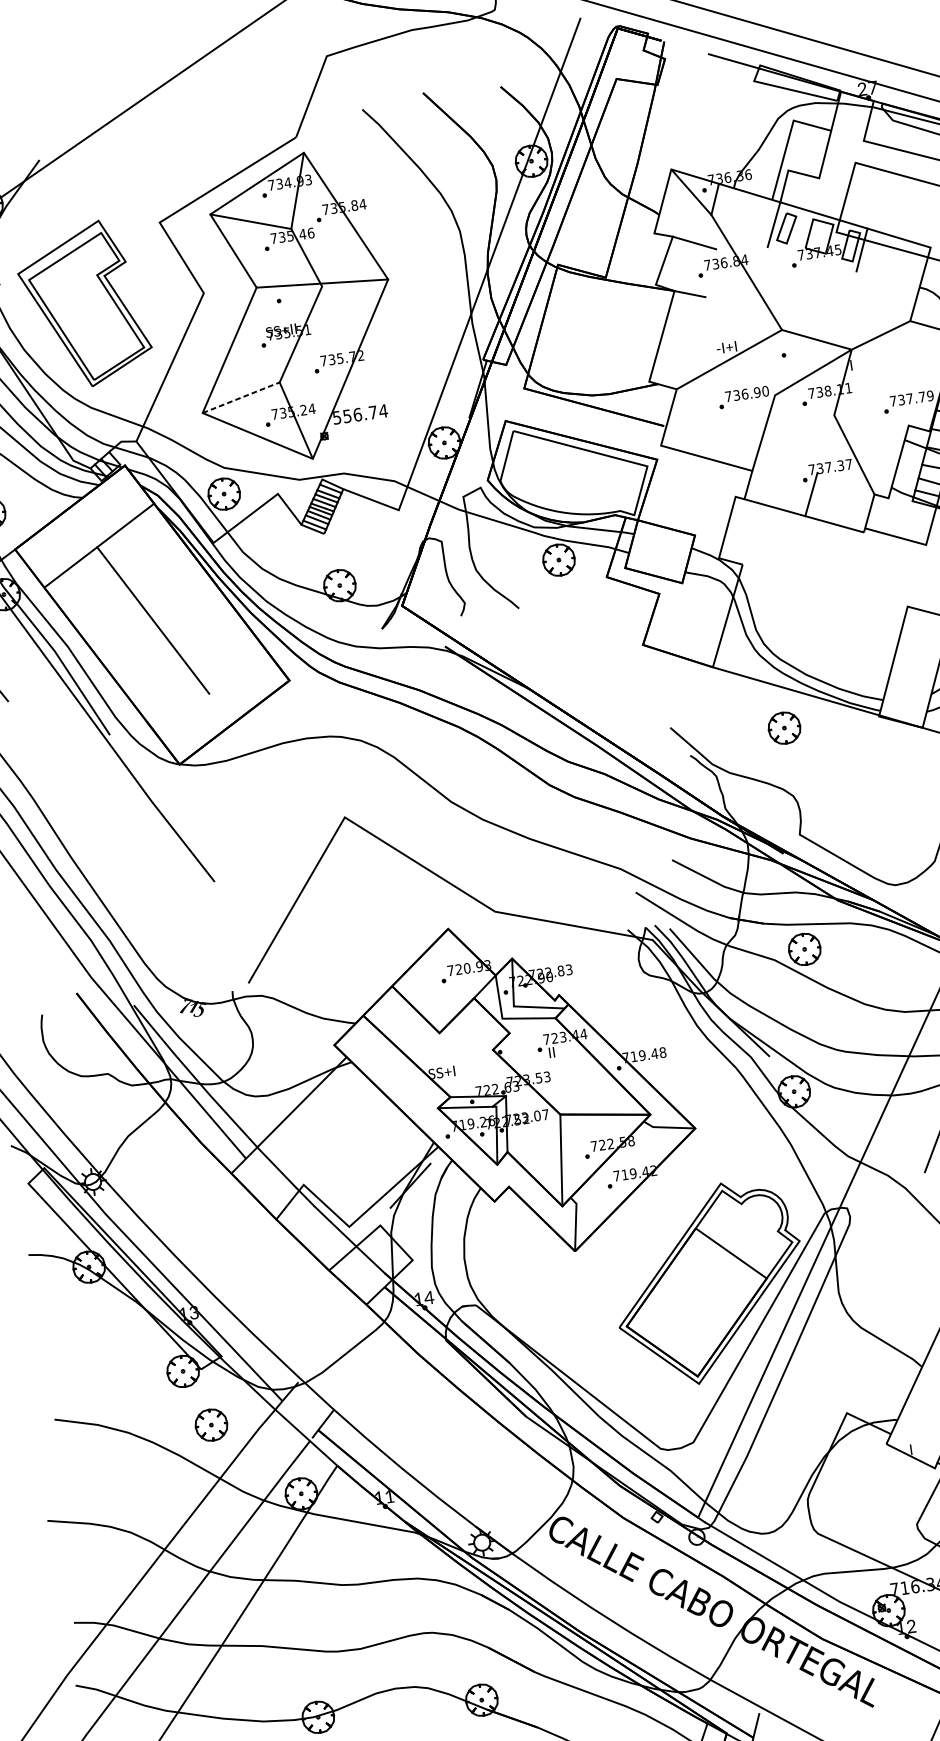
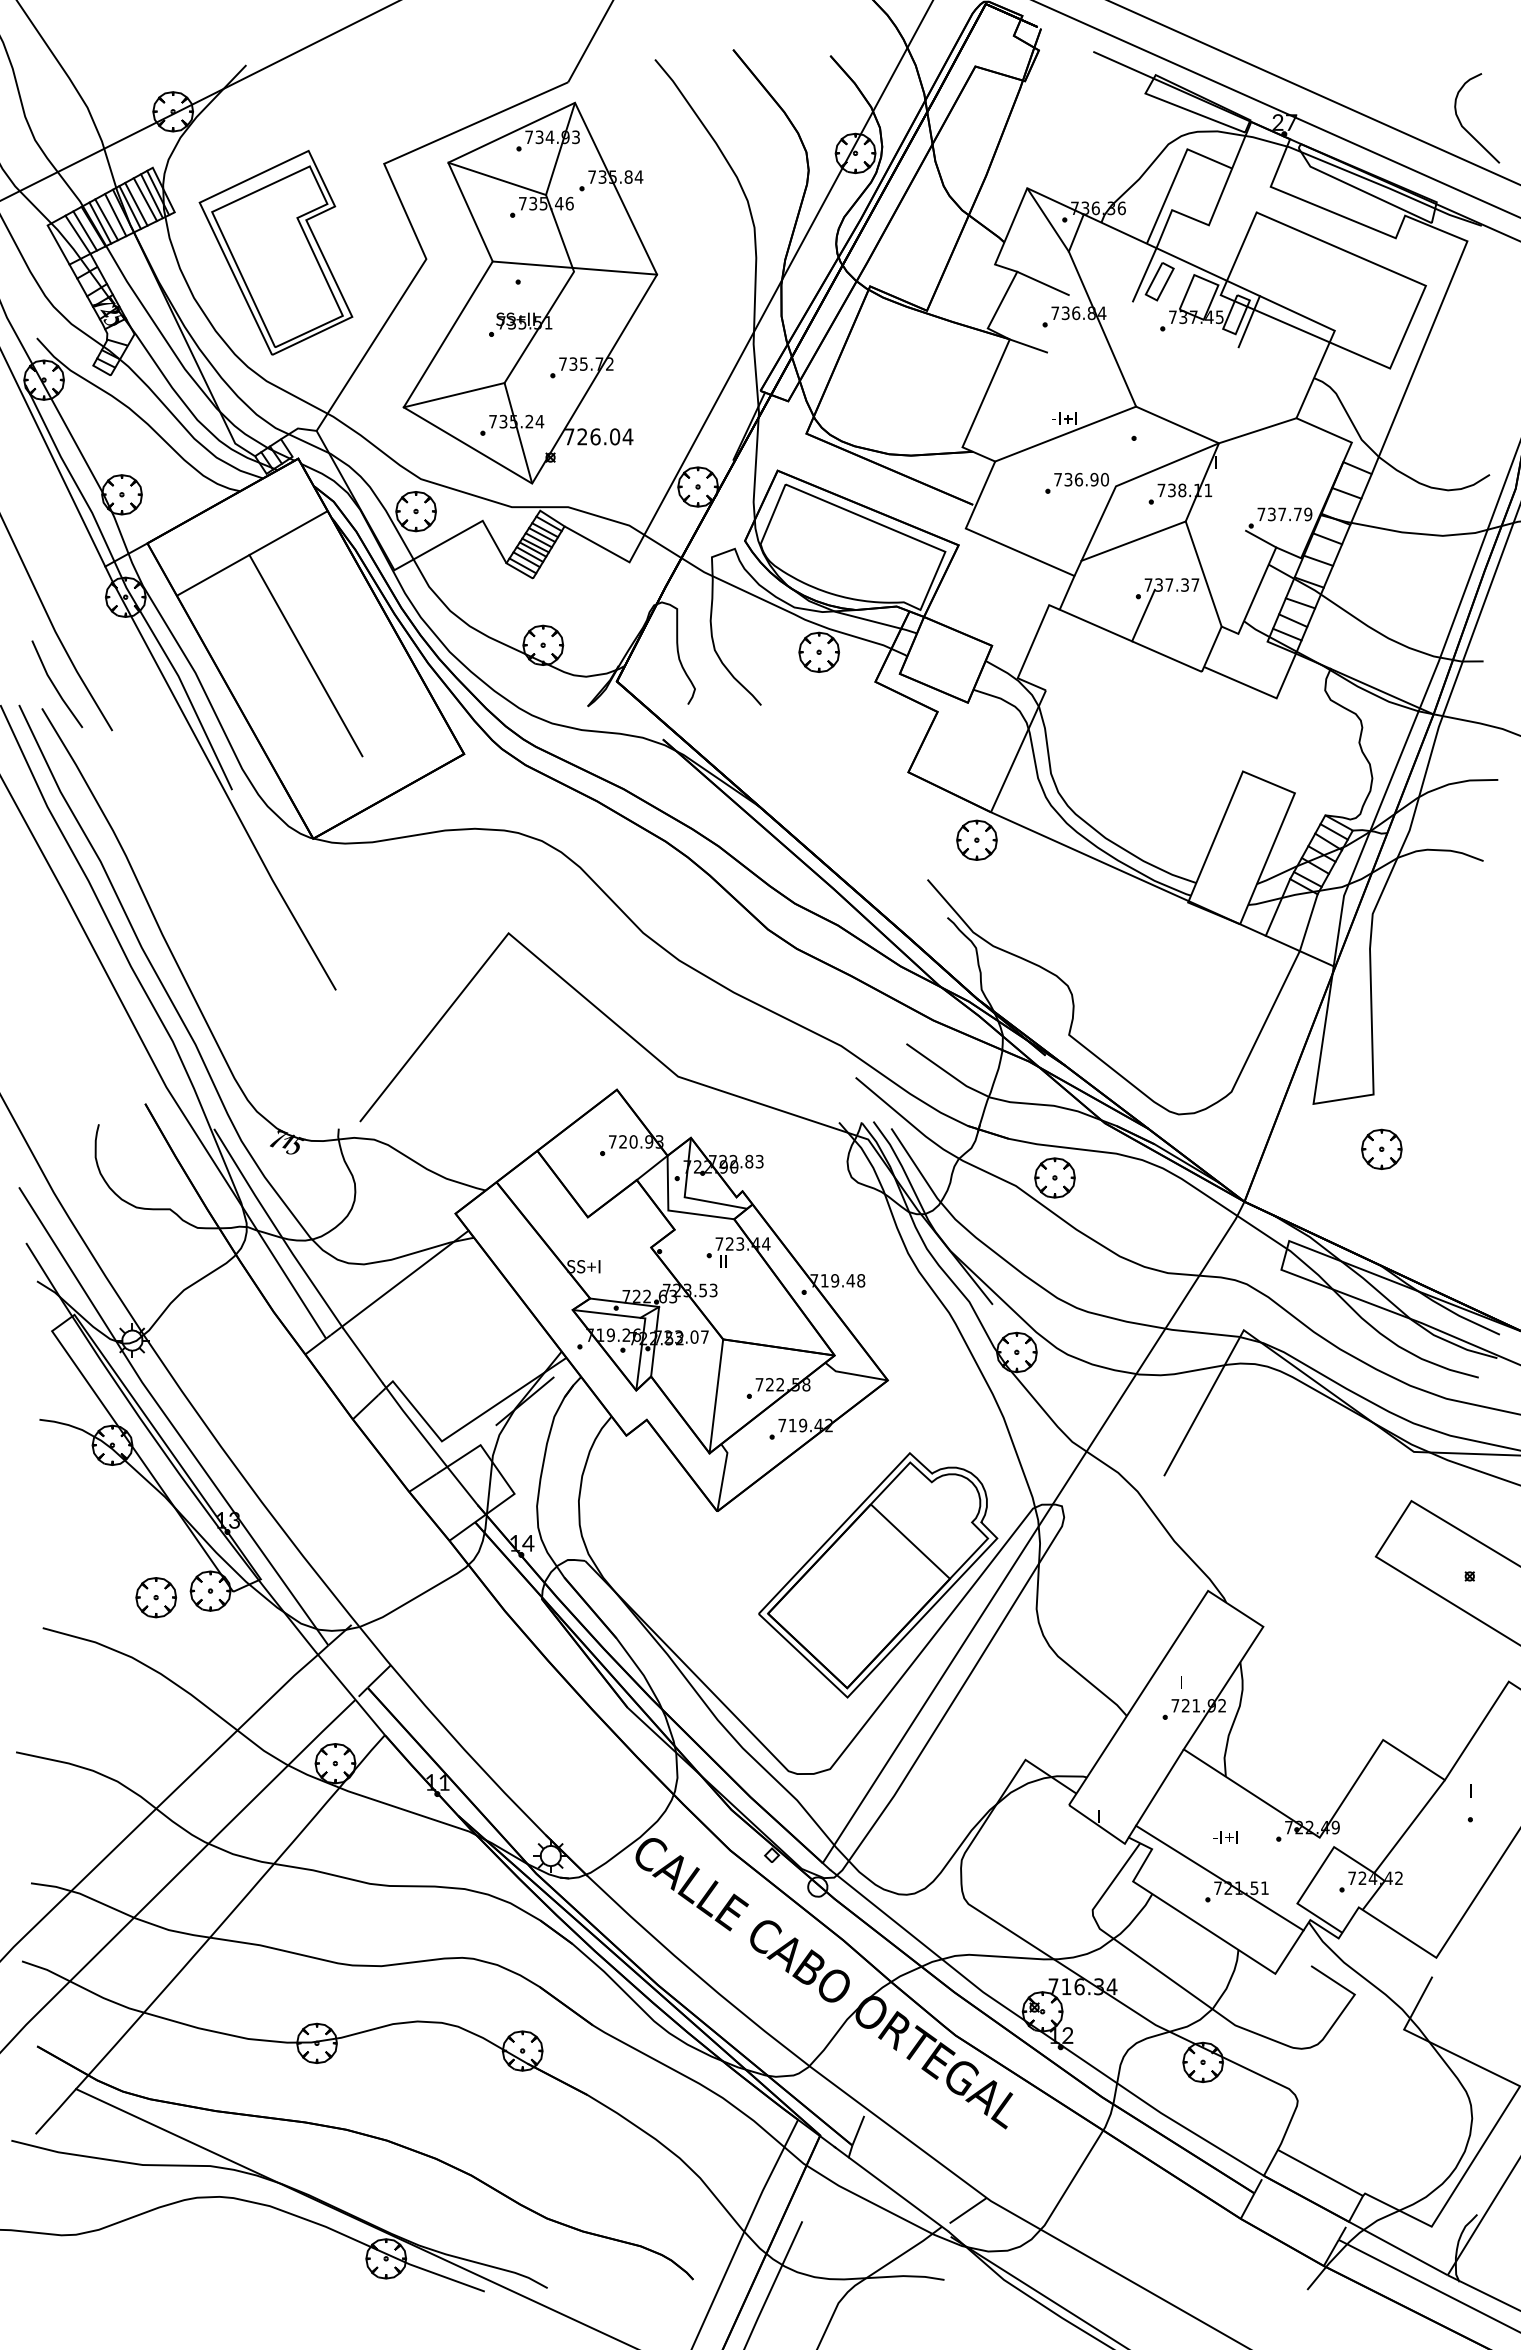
line: (241, 397) -> (454, 395), dashed -> solid
text: (355, 414) -> (592, 436), 556.74 -> 726.04
line: (896, 420) -> (1261, 538), added
line: (795, 436) -> (1133, 540), added
part: (784, 727) -> (976, 839), moved
part: (211, 1424) -> (156, 1597), moved

